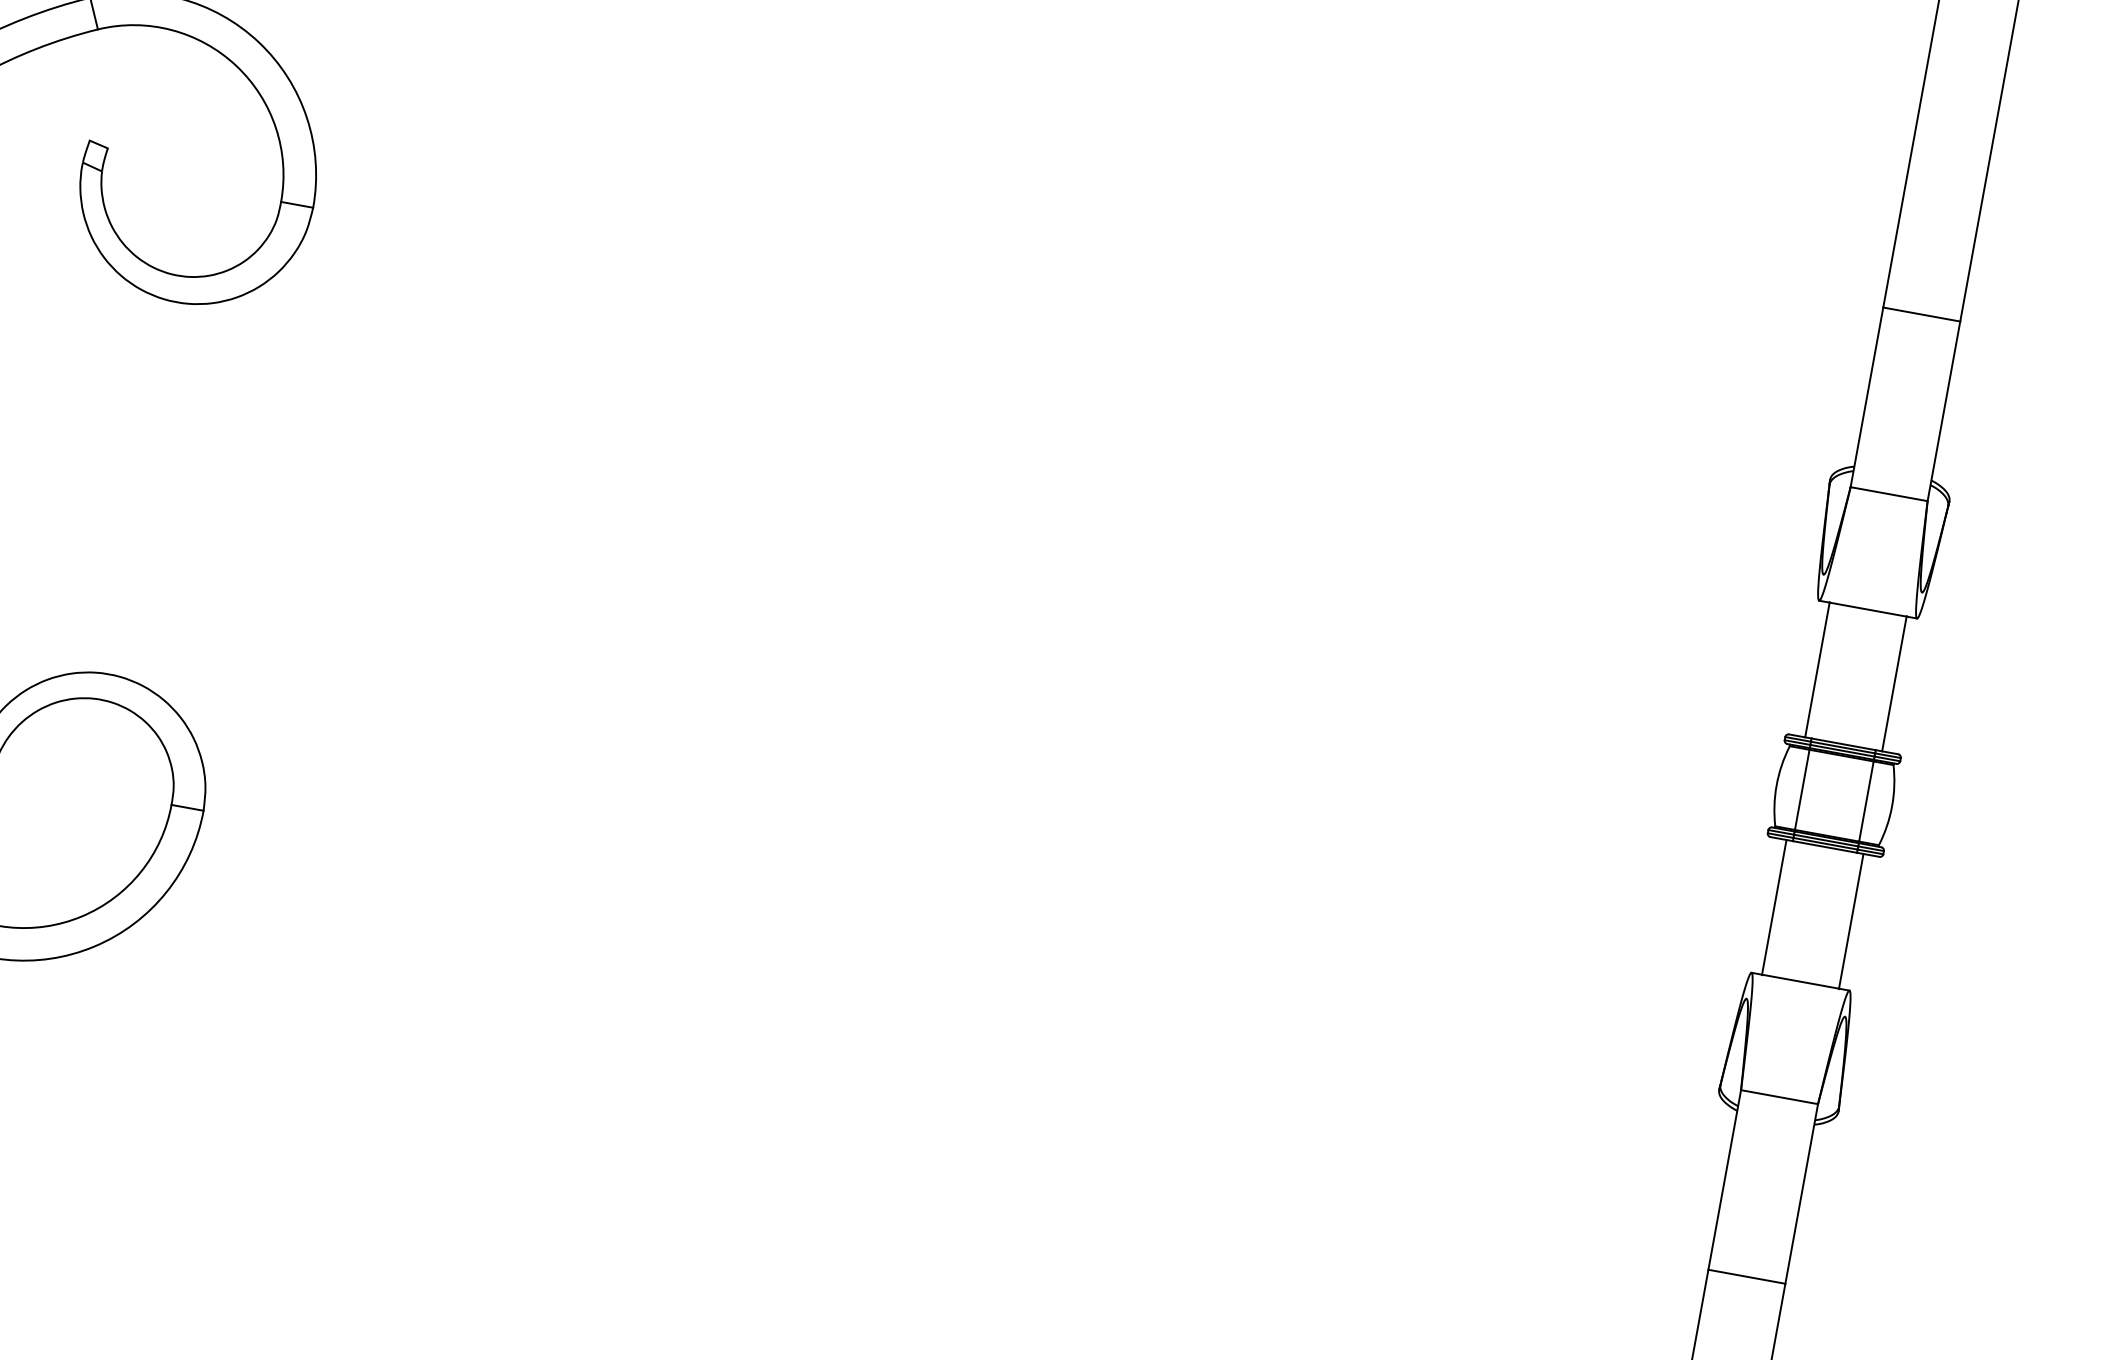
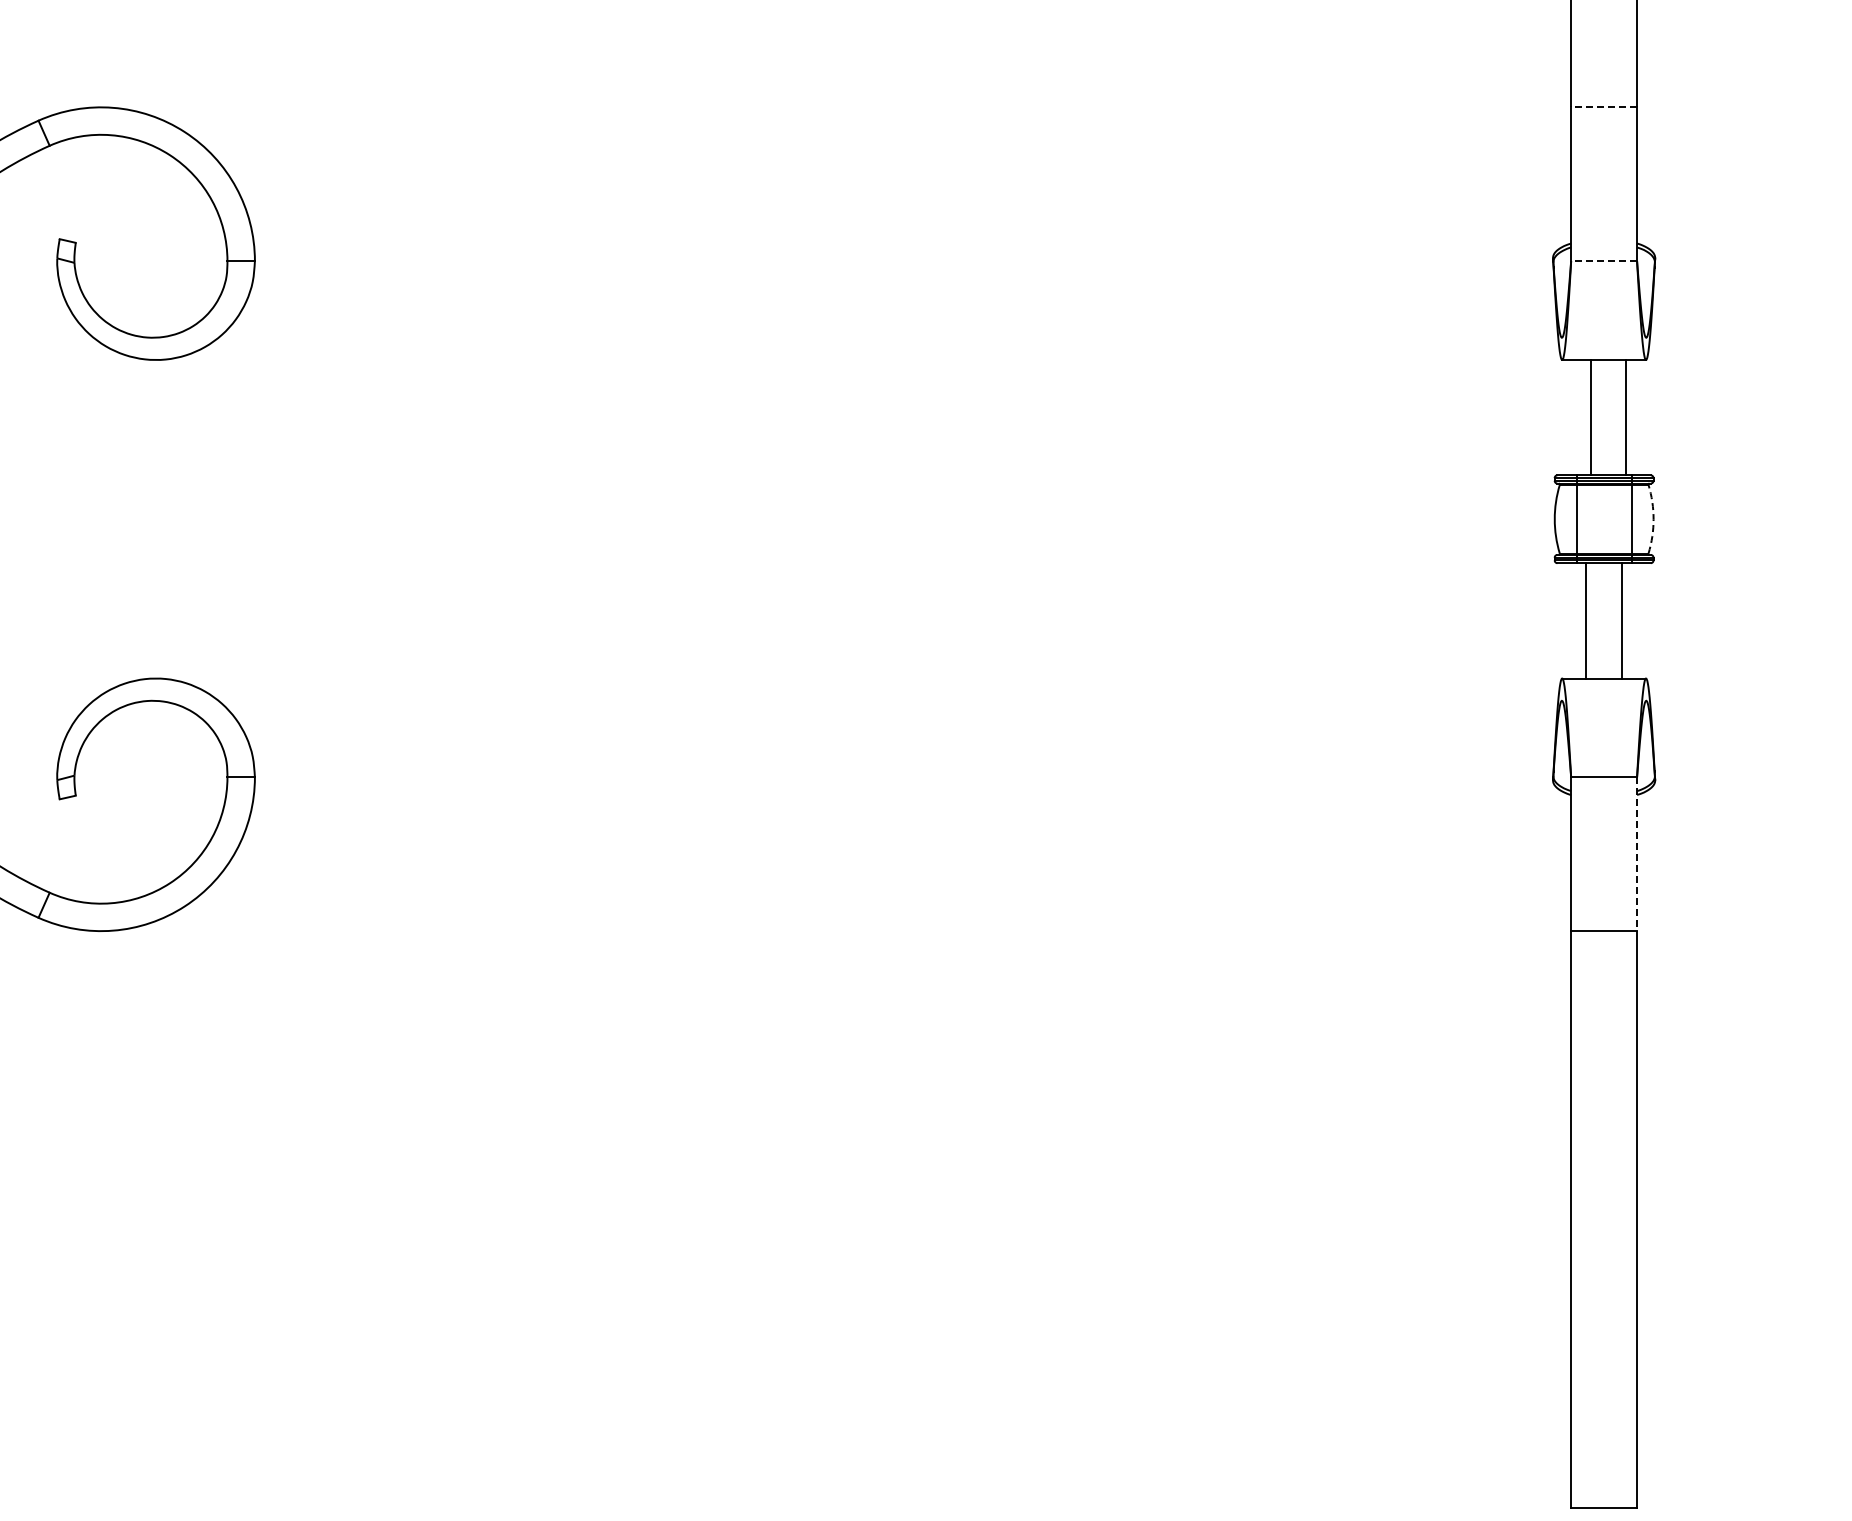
line: (1922, 314) -> (1604, 107), solid -> dashed
line: (1889, 494) -> (1604, 261), solid -> dashed
line: (1817, 669) -> (1626, 417), moved
line: (1894, 683) -> (1591, 417), moved
arc: (1891, 806) -> (1653, 519), solid -> dashed
line: (1774, 906) -> (1622, 620), moved
line: (1851, 921) -> (1586, 620), moved
line: (1802, 1194) -> (1637, 854), solid -> dashed

